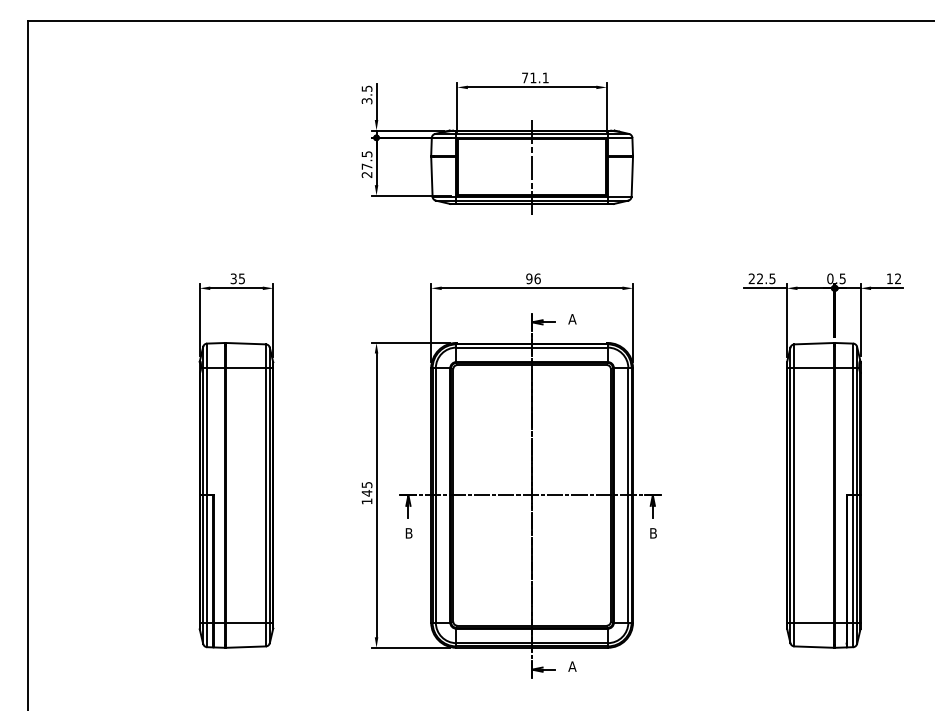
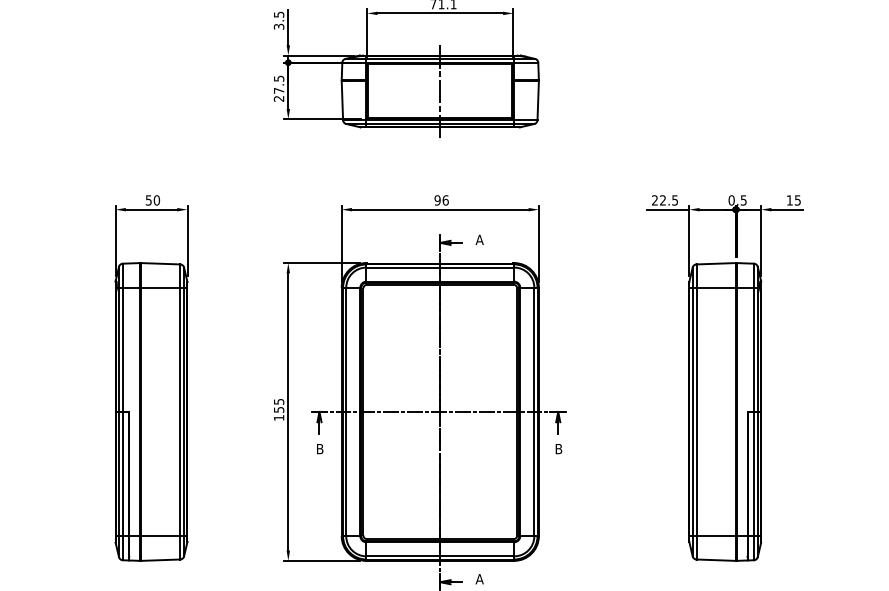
text: (238, 278) -> (153, 200), 35 -> 50
text: (898, 278) -> (798, 200), 12 -> 15
text: (366, 492) -> (278, 409), 145 -> 155

